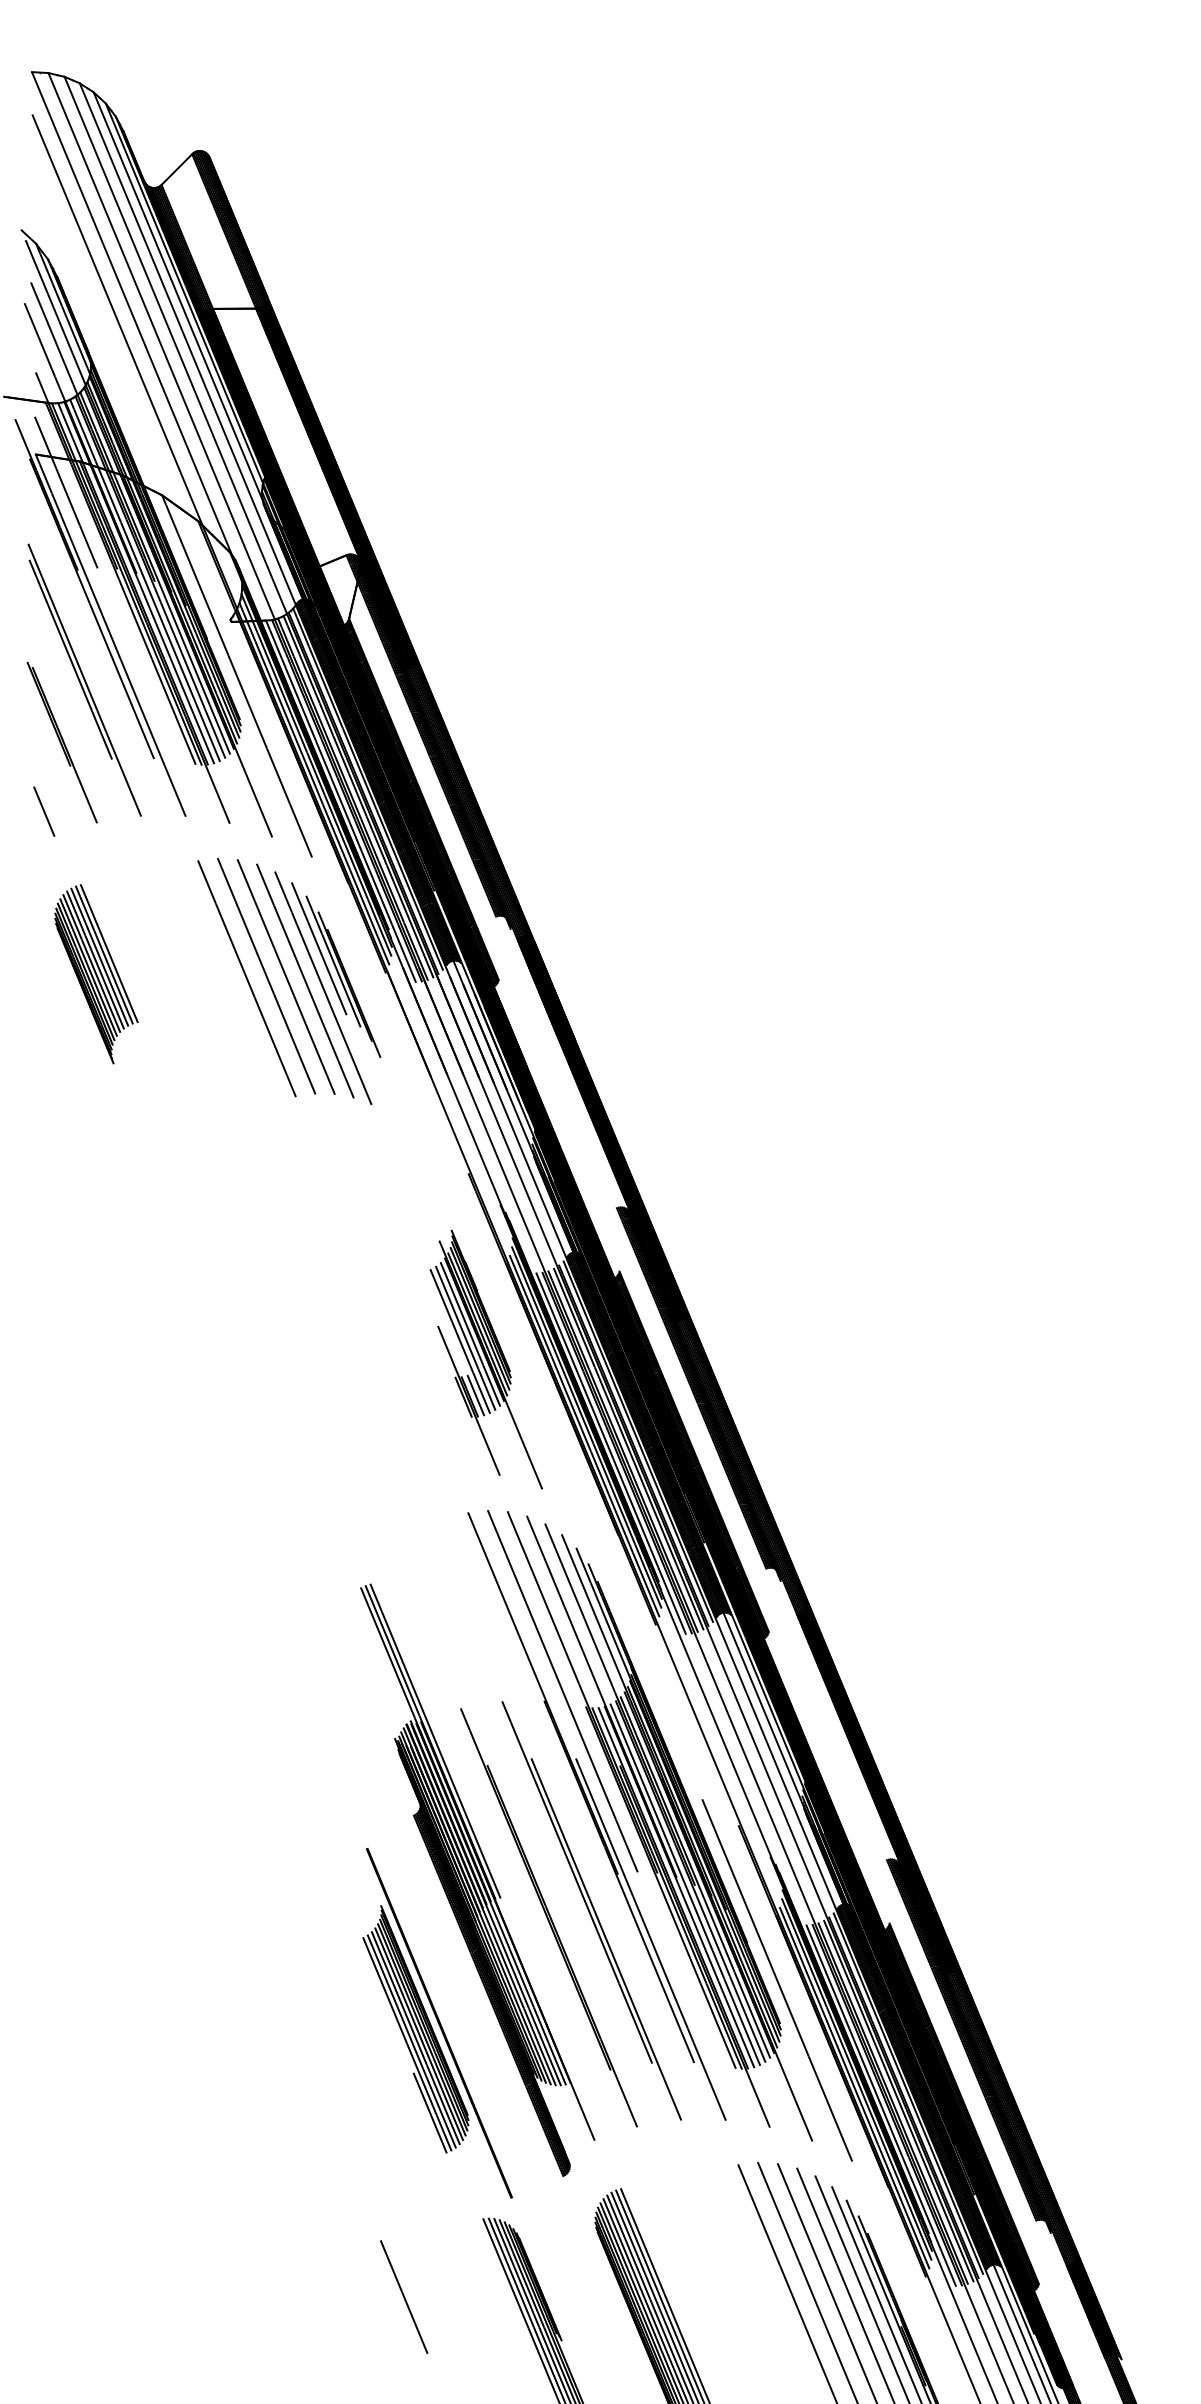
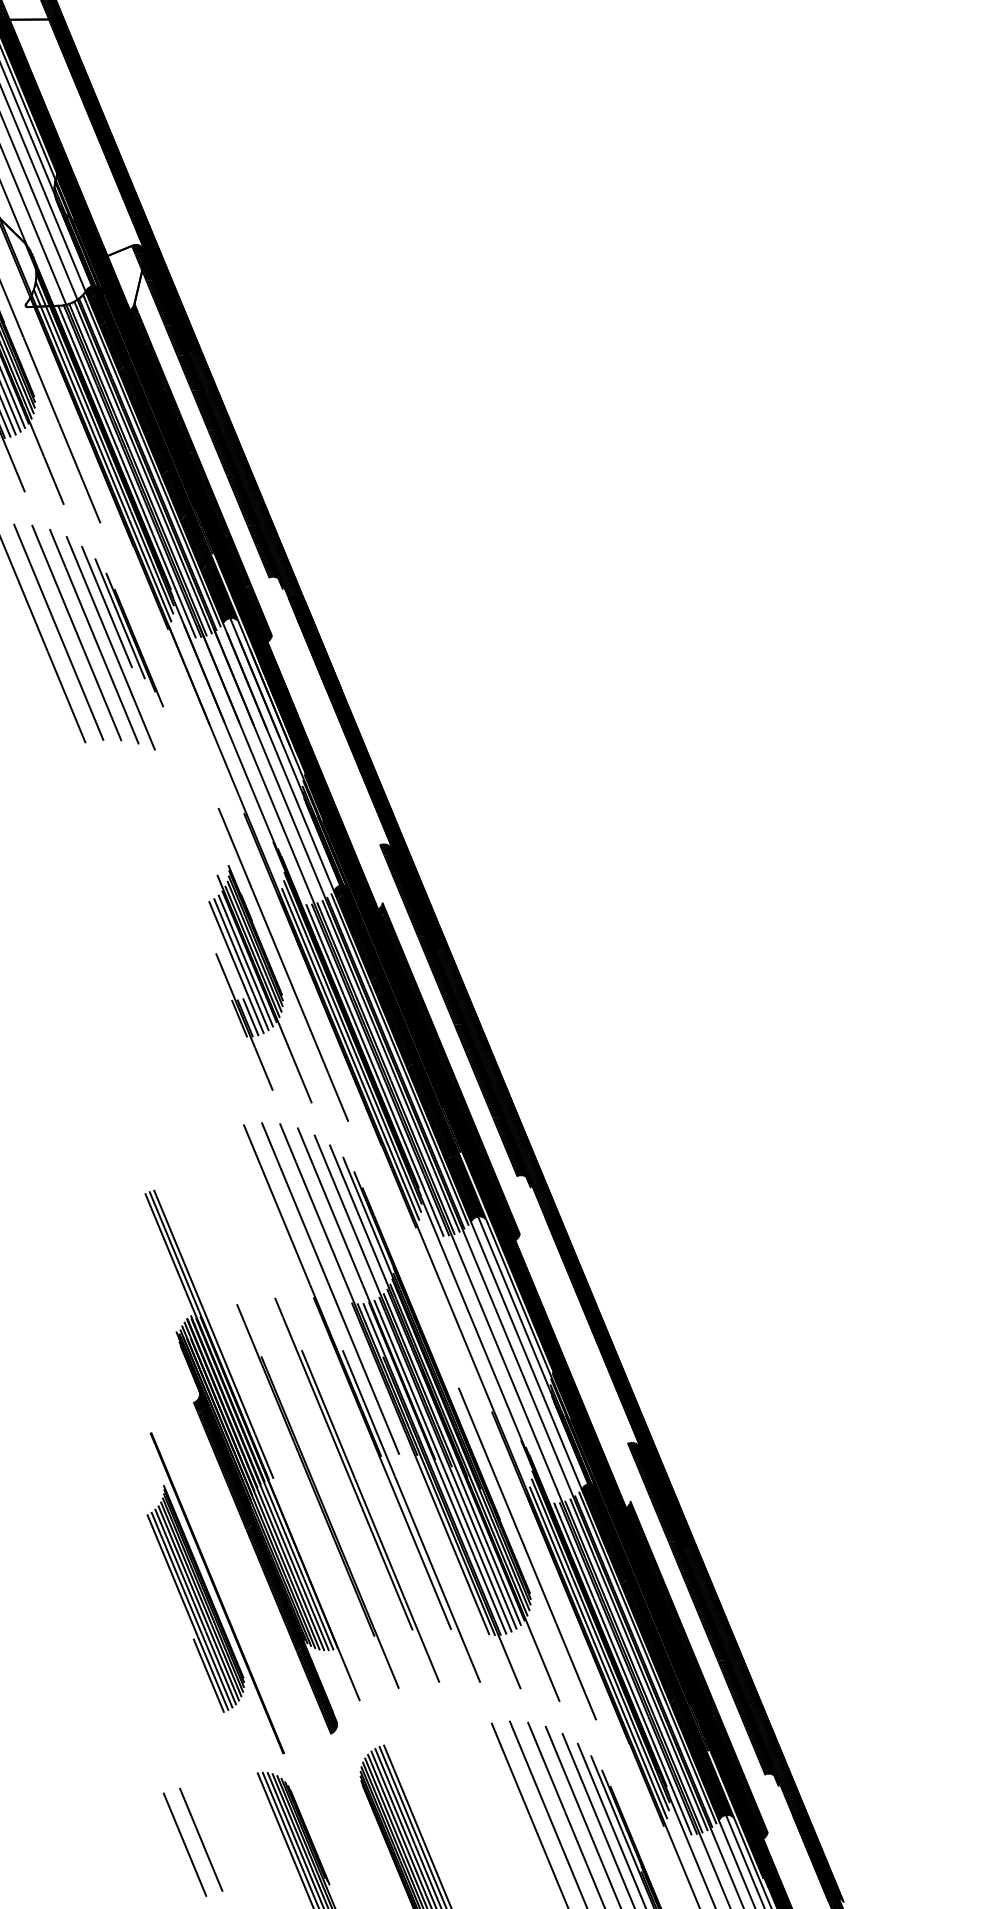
line: (511, 1338) -> (283, 964), added
line: (421, 2291) -> (200, 1839), added

